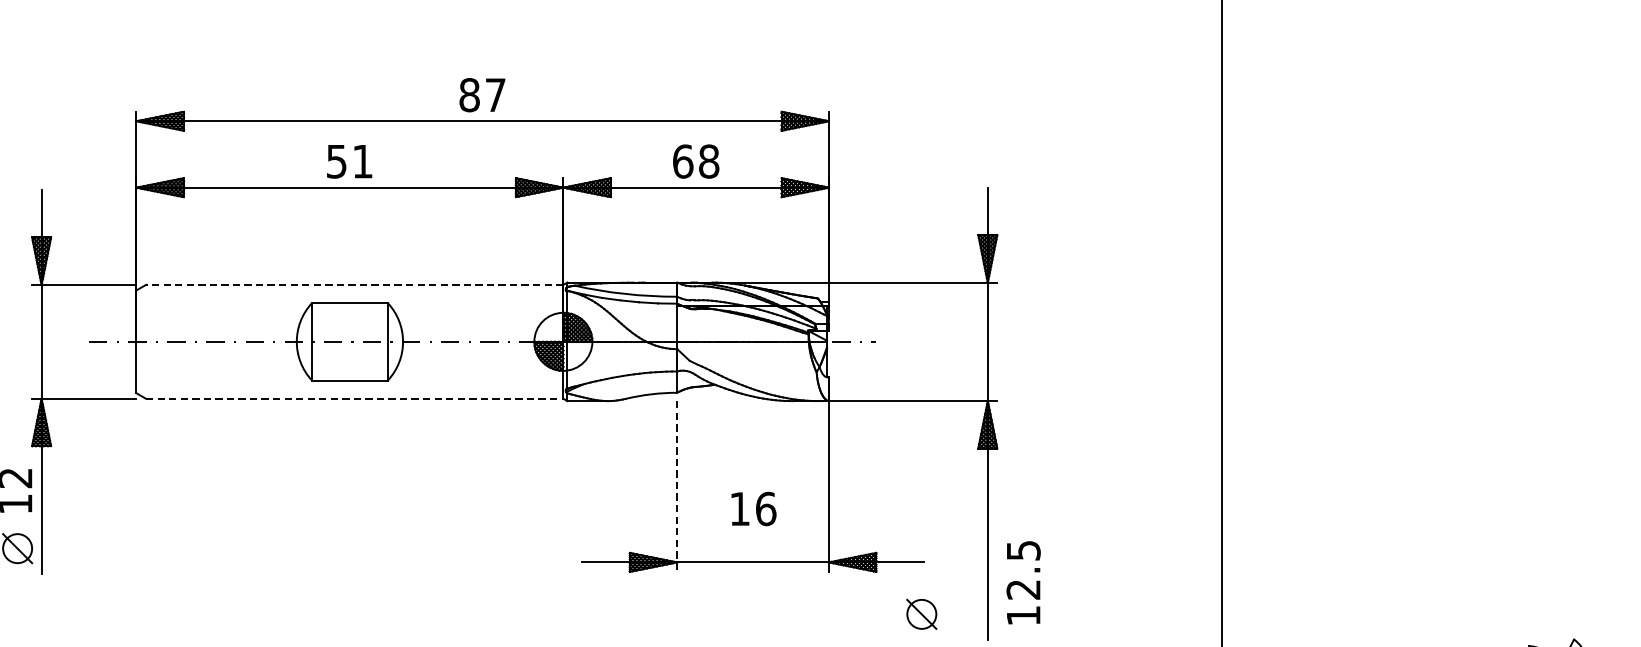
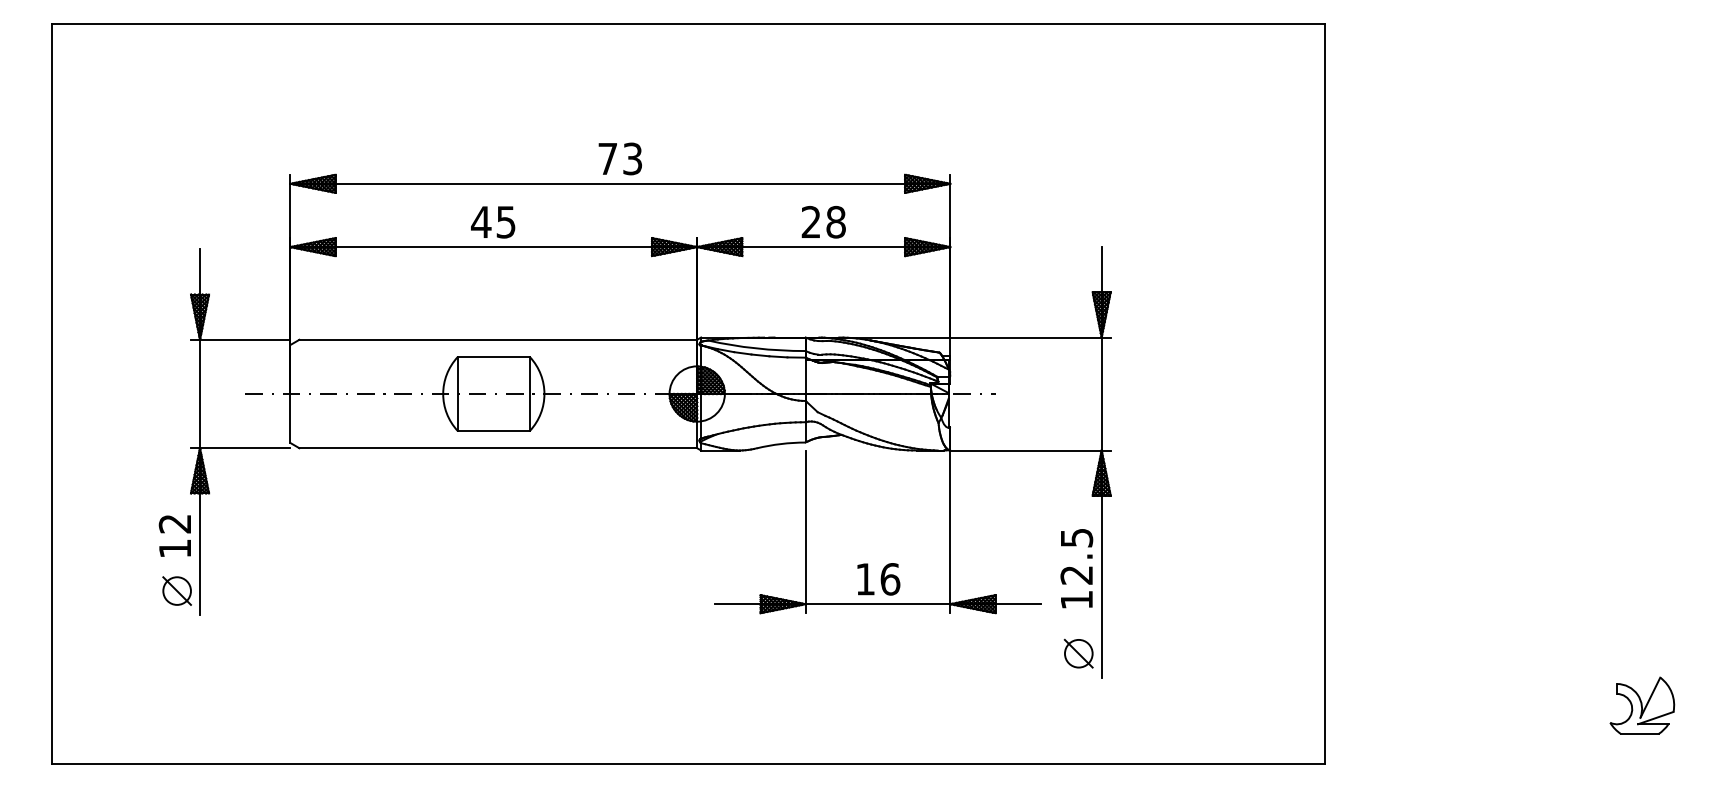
text: (482, 94) -> (620, 158), 87 -> 73
text: (683, 160) -> (811, 221), 68 -> 28
text: (349, 161) -> (493, 222), 51 -> 45
line: (354, 284) -> (498, 339), dashed -> solid
line: (354, 399) -> (498, 448), dashed -> solid
line: (677, 487) -> (805, 532), dashed -> solid
text: (753, 509) -> (878, 579), moved
text: (1023, 582) -> (1076, 568), moved
part: (921, 614) -> (1078, 653), moved

